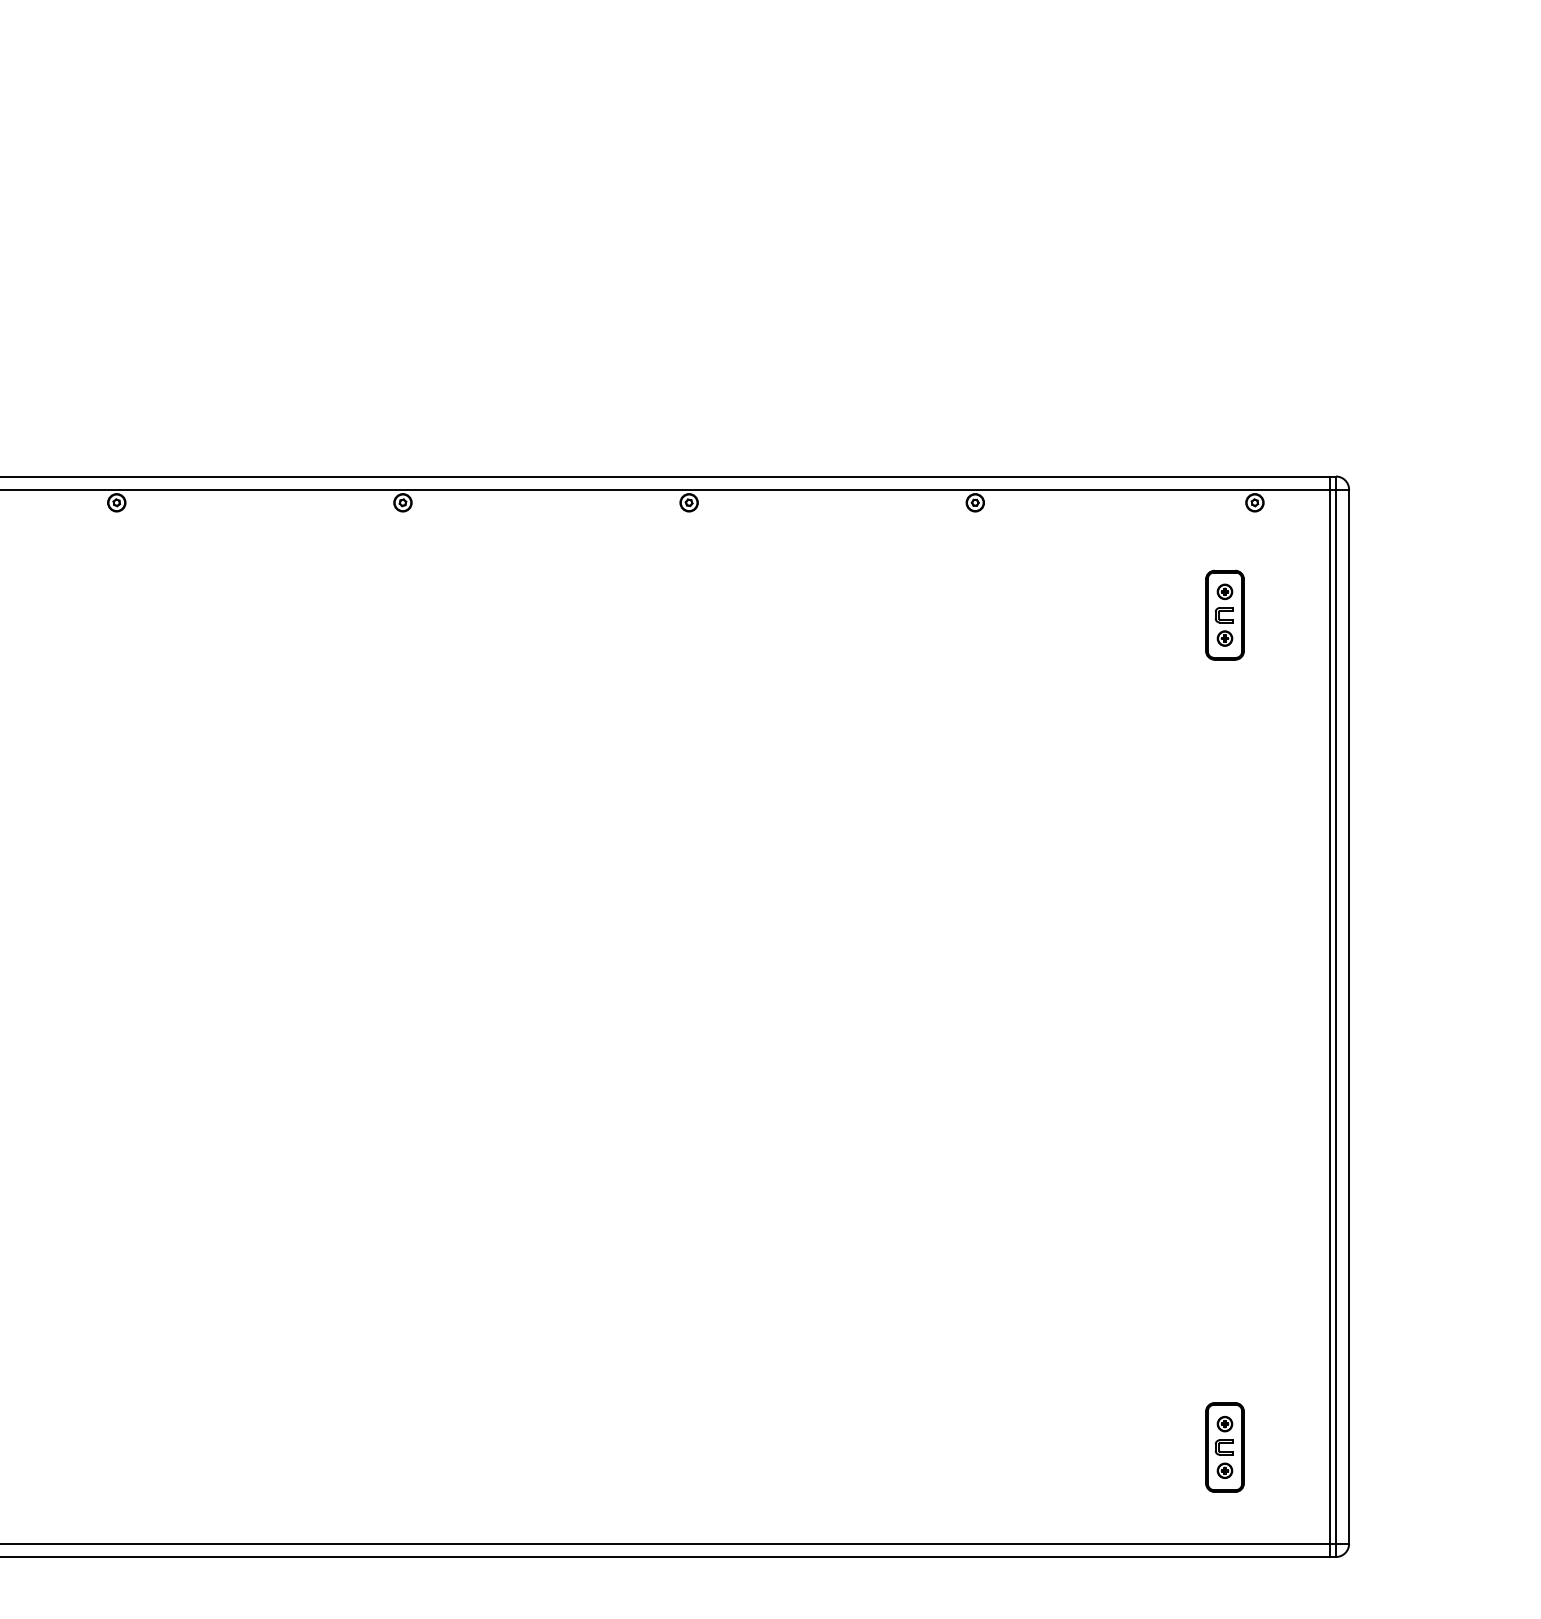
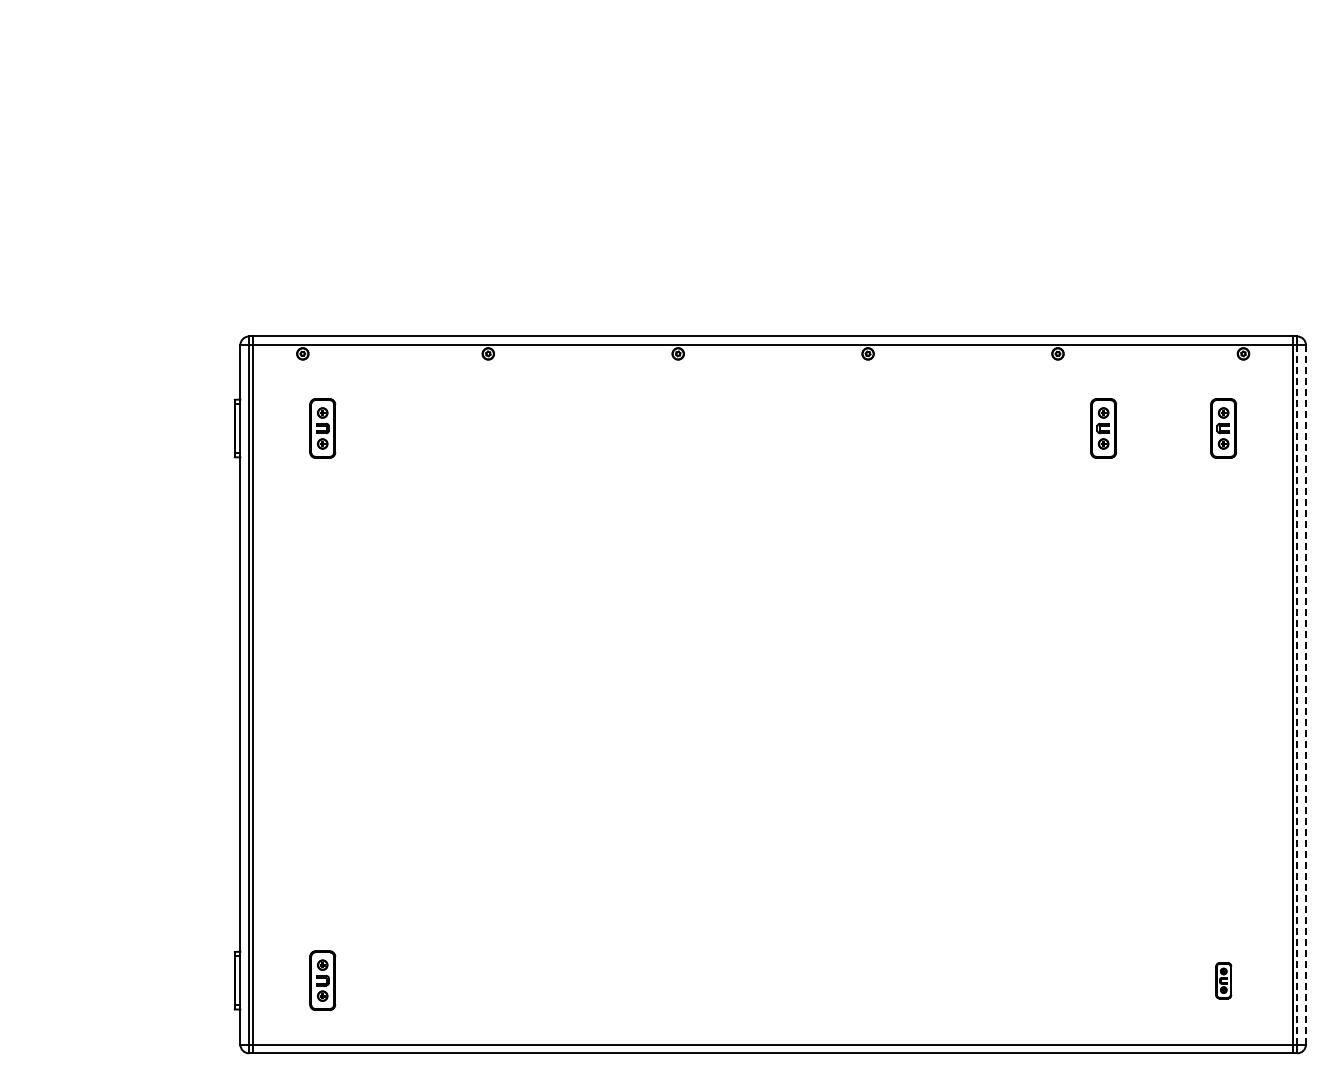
part: (1043, 615) -> (1103, 428), added
line: (1336, 1016) -> (1297, 694), solid -> dashed
line: (1348, 1016) -> (1305, 694), solid -> dashed
part: (1224, 1447) -> (1223, 980), size x0.6

